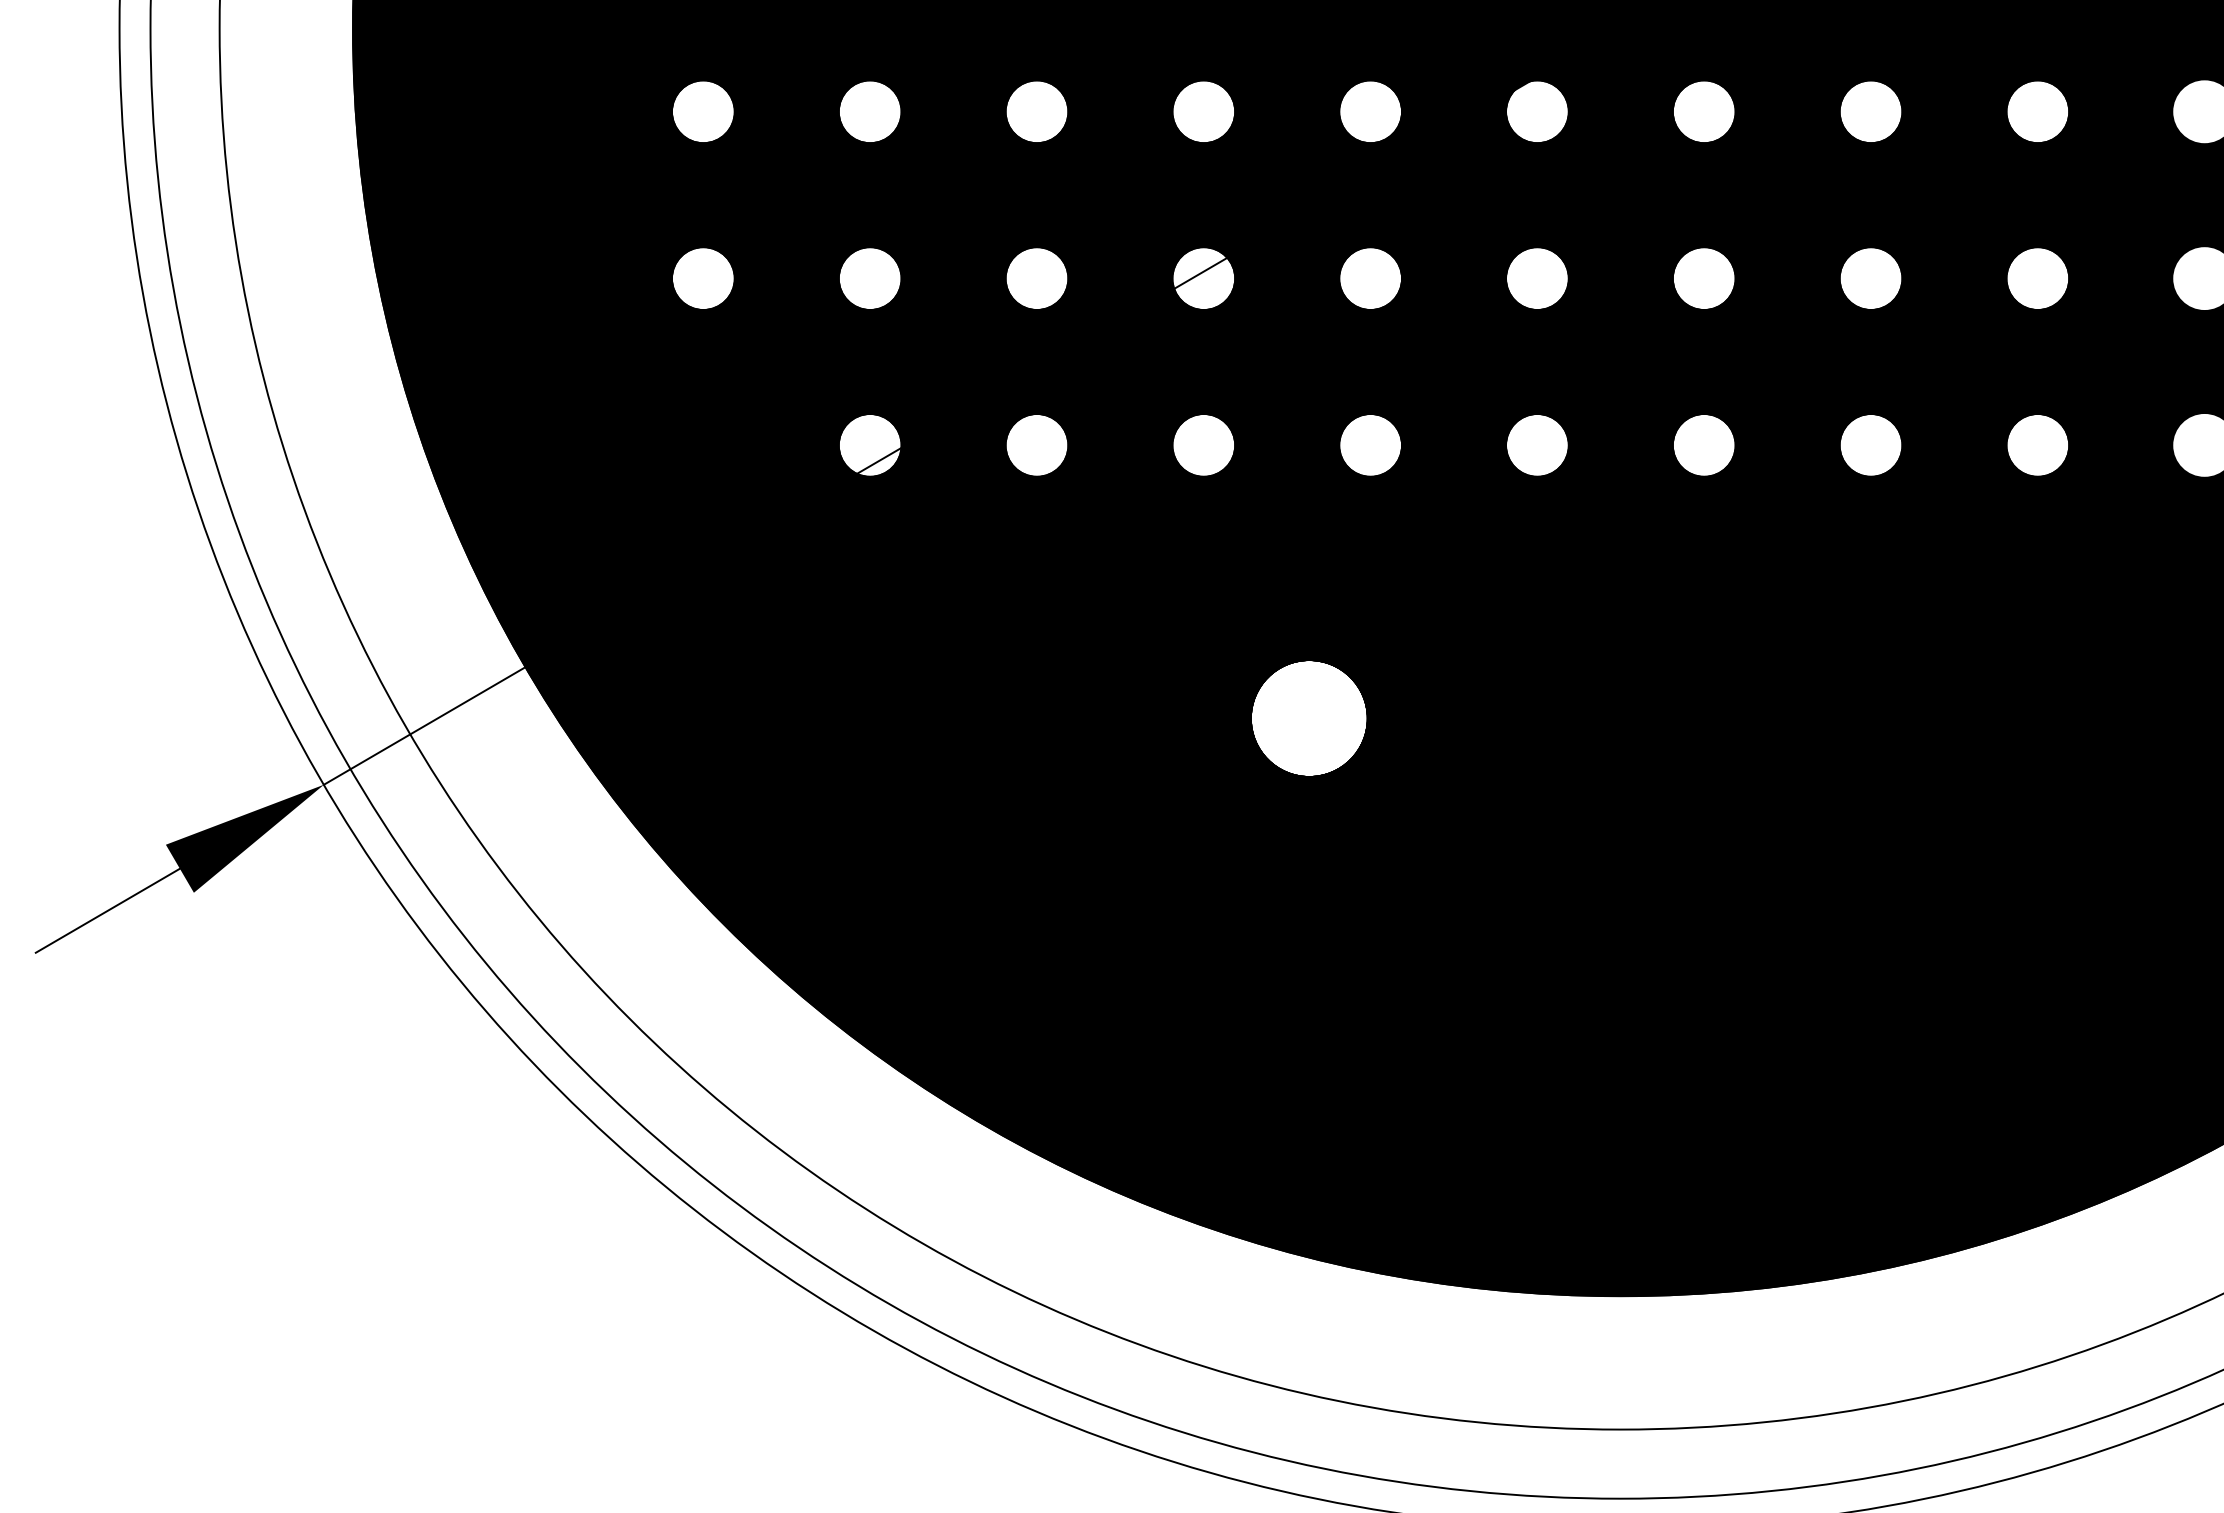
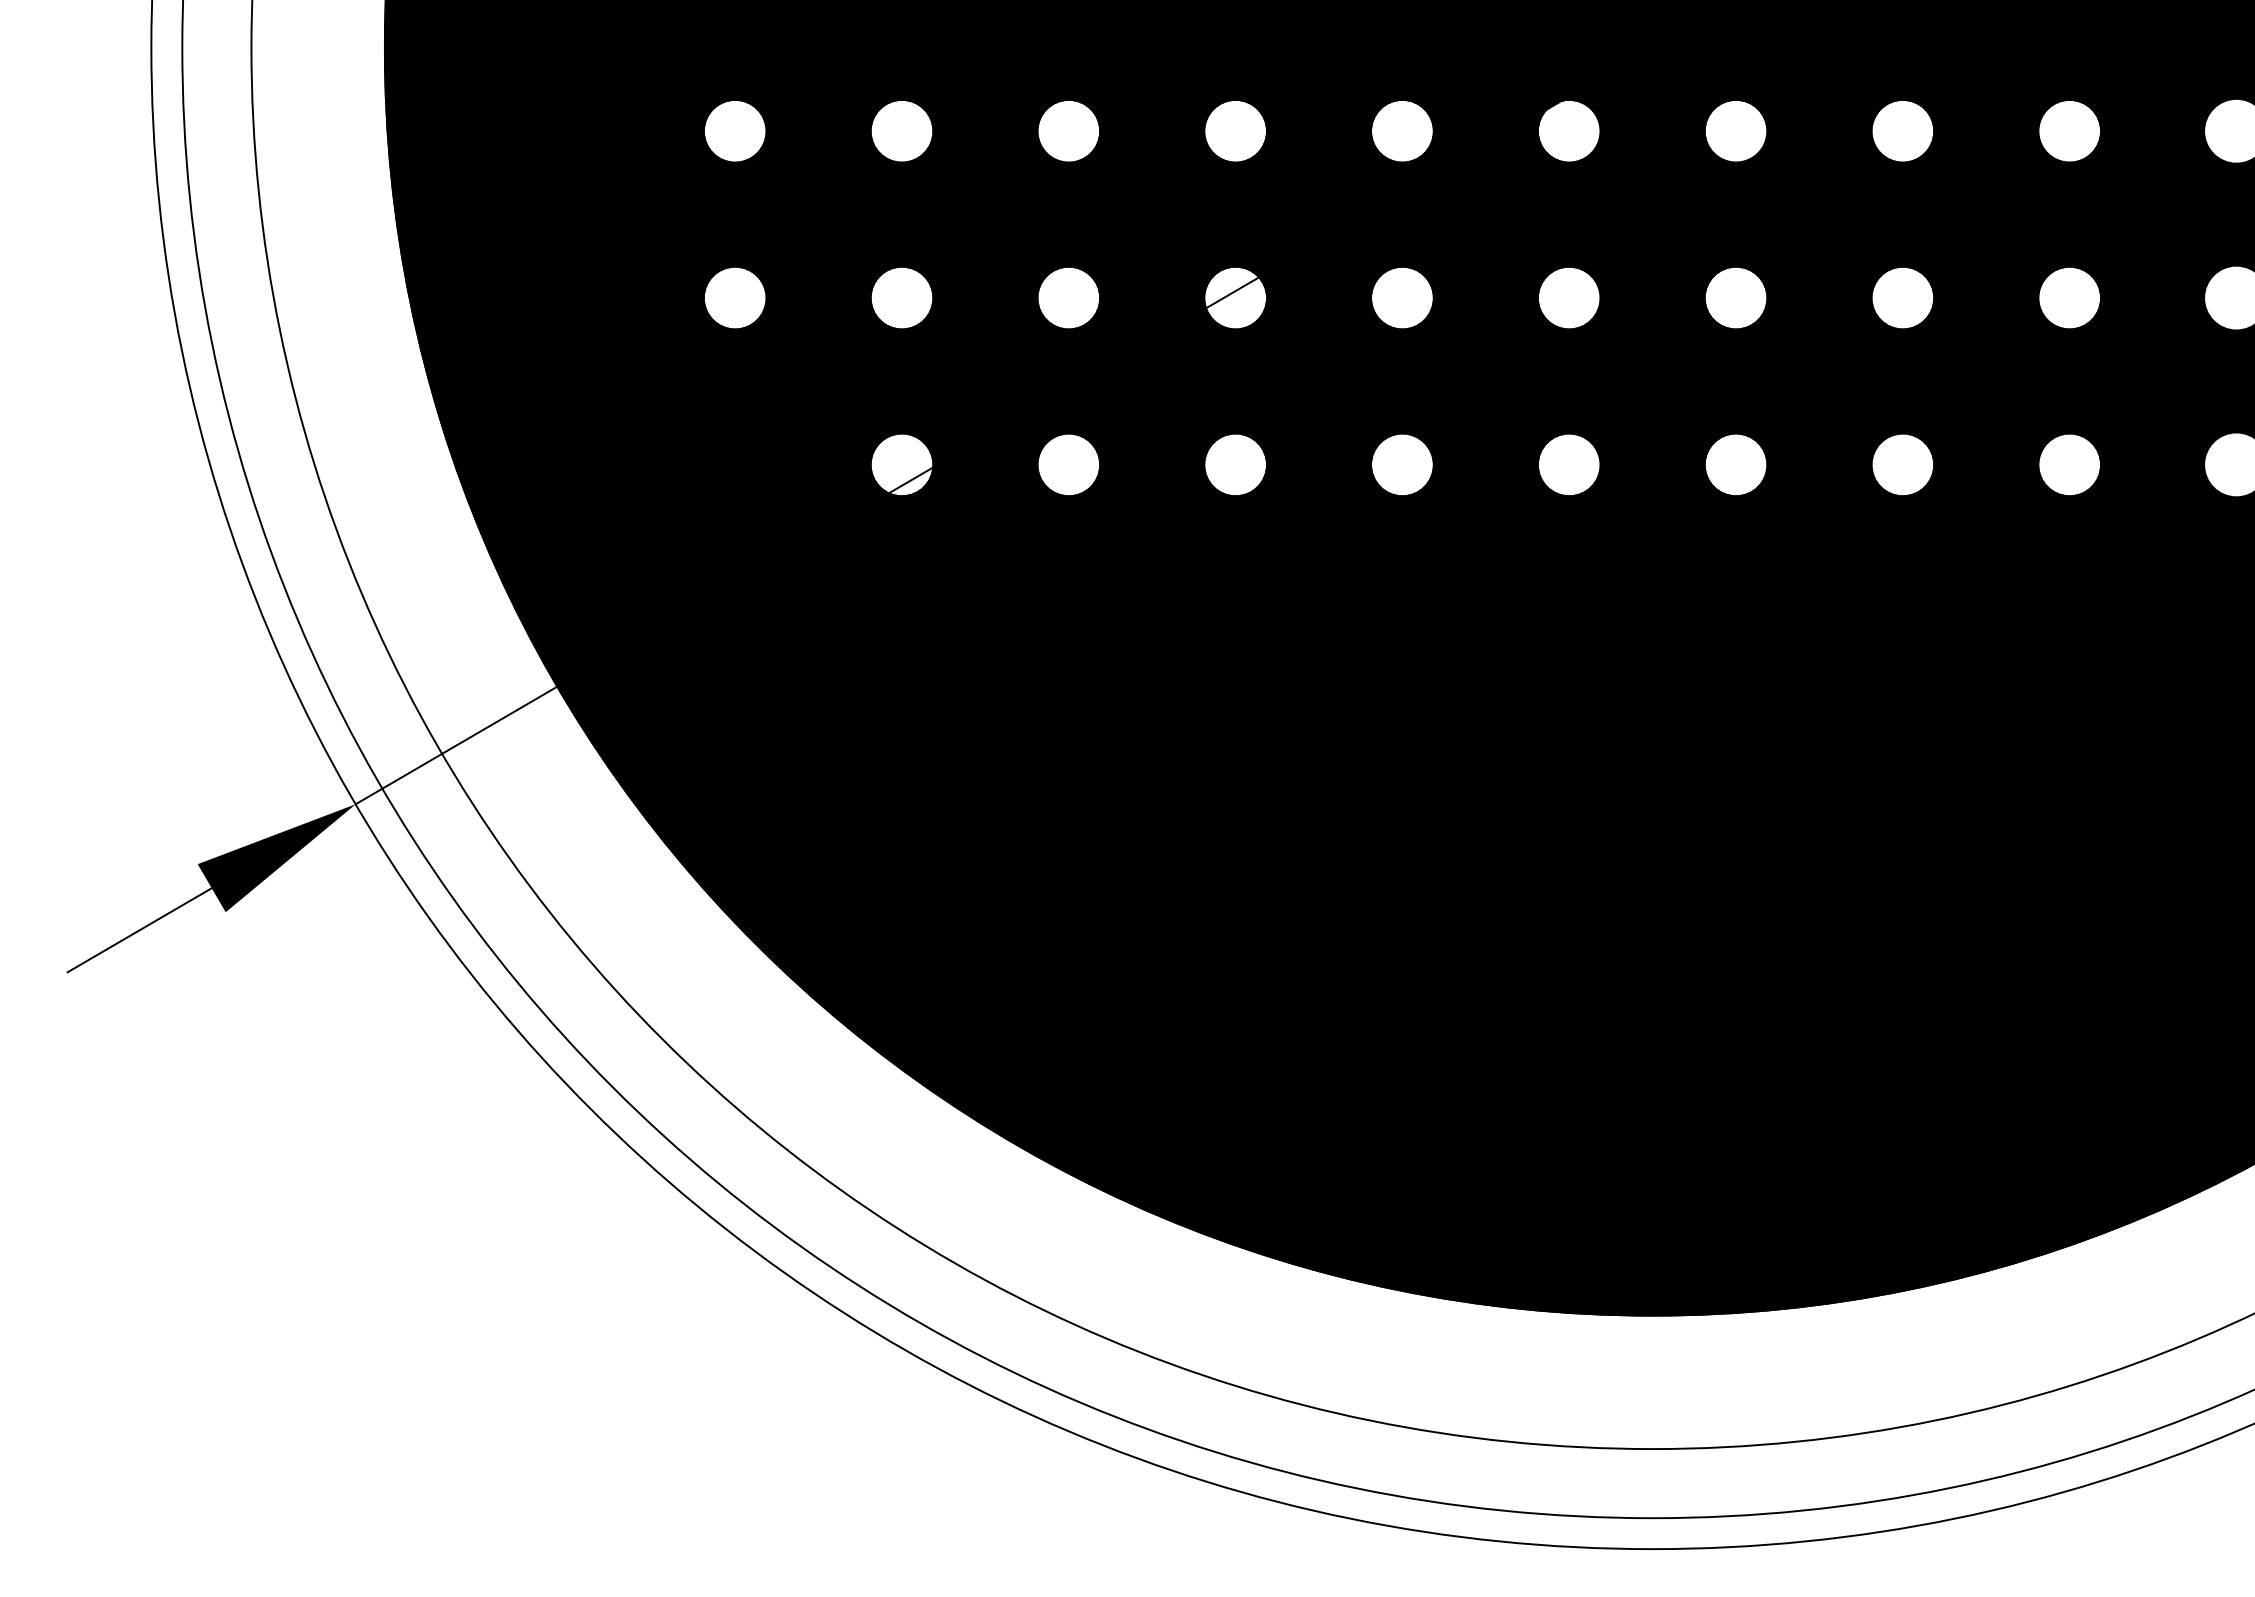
fill: (1308, 718) -> (1340, 737), added

